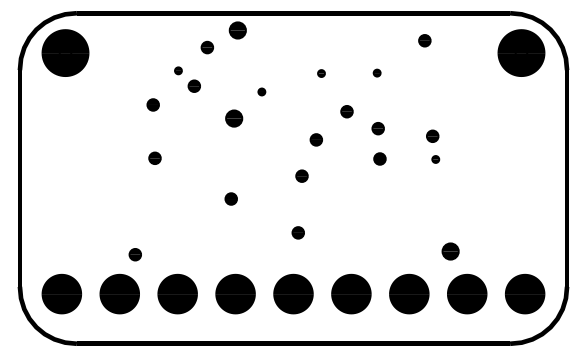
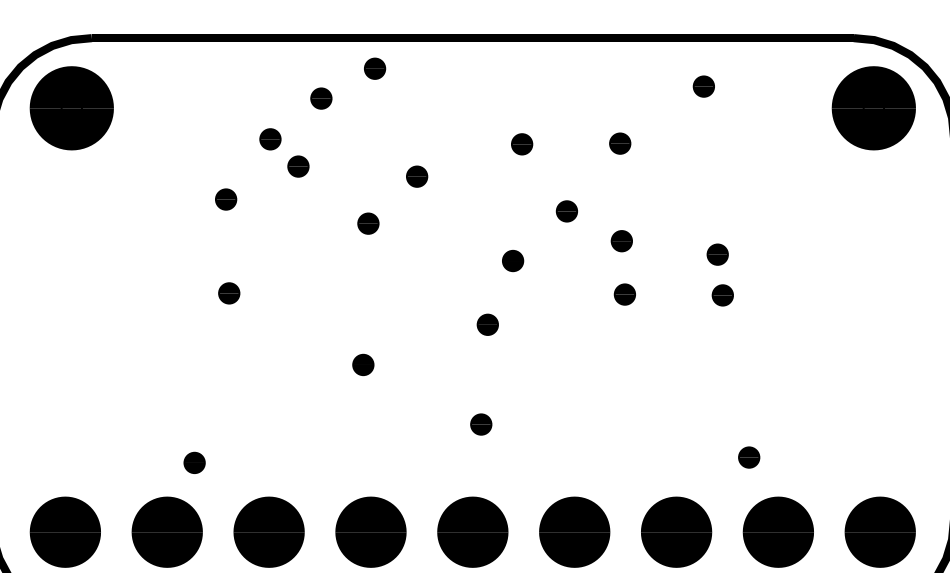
part: (237, 30) -> (374, 68), size x0.71
part: (178, 70) -> (270, 138), size x1.67
part: (376, 72) -> (618, 142), size x1.67
part: (321, 73) -> (522, 144), size x1.67
part: (261, 91) -> (416, 175), size x1.67
part: (233, 118) -> (367, 223), size x0.71
part: (435, 159) -> (722, 295), size x1.67
part: (450, 251) -> (749, 457), size x0.71

